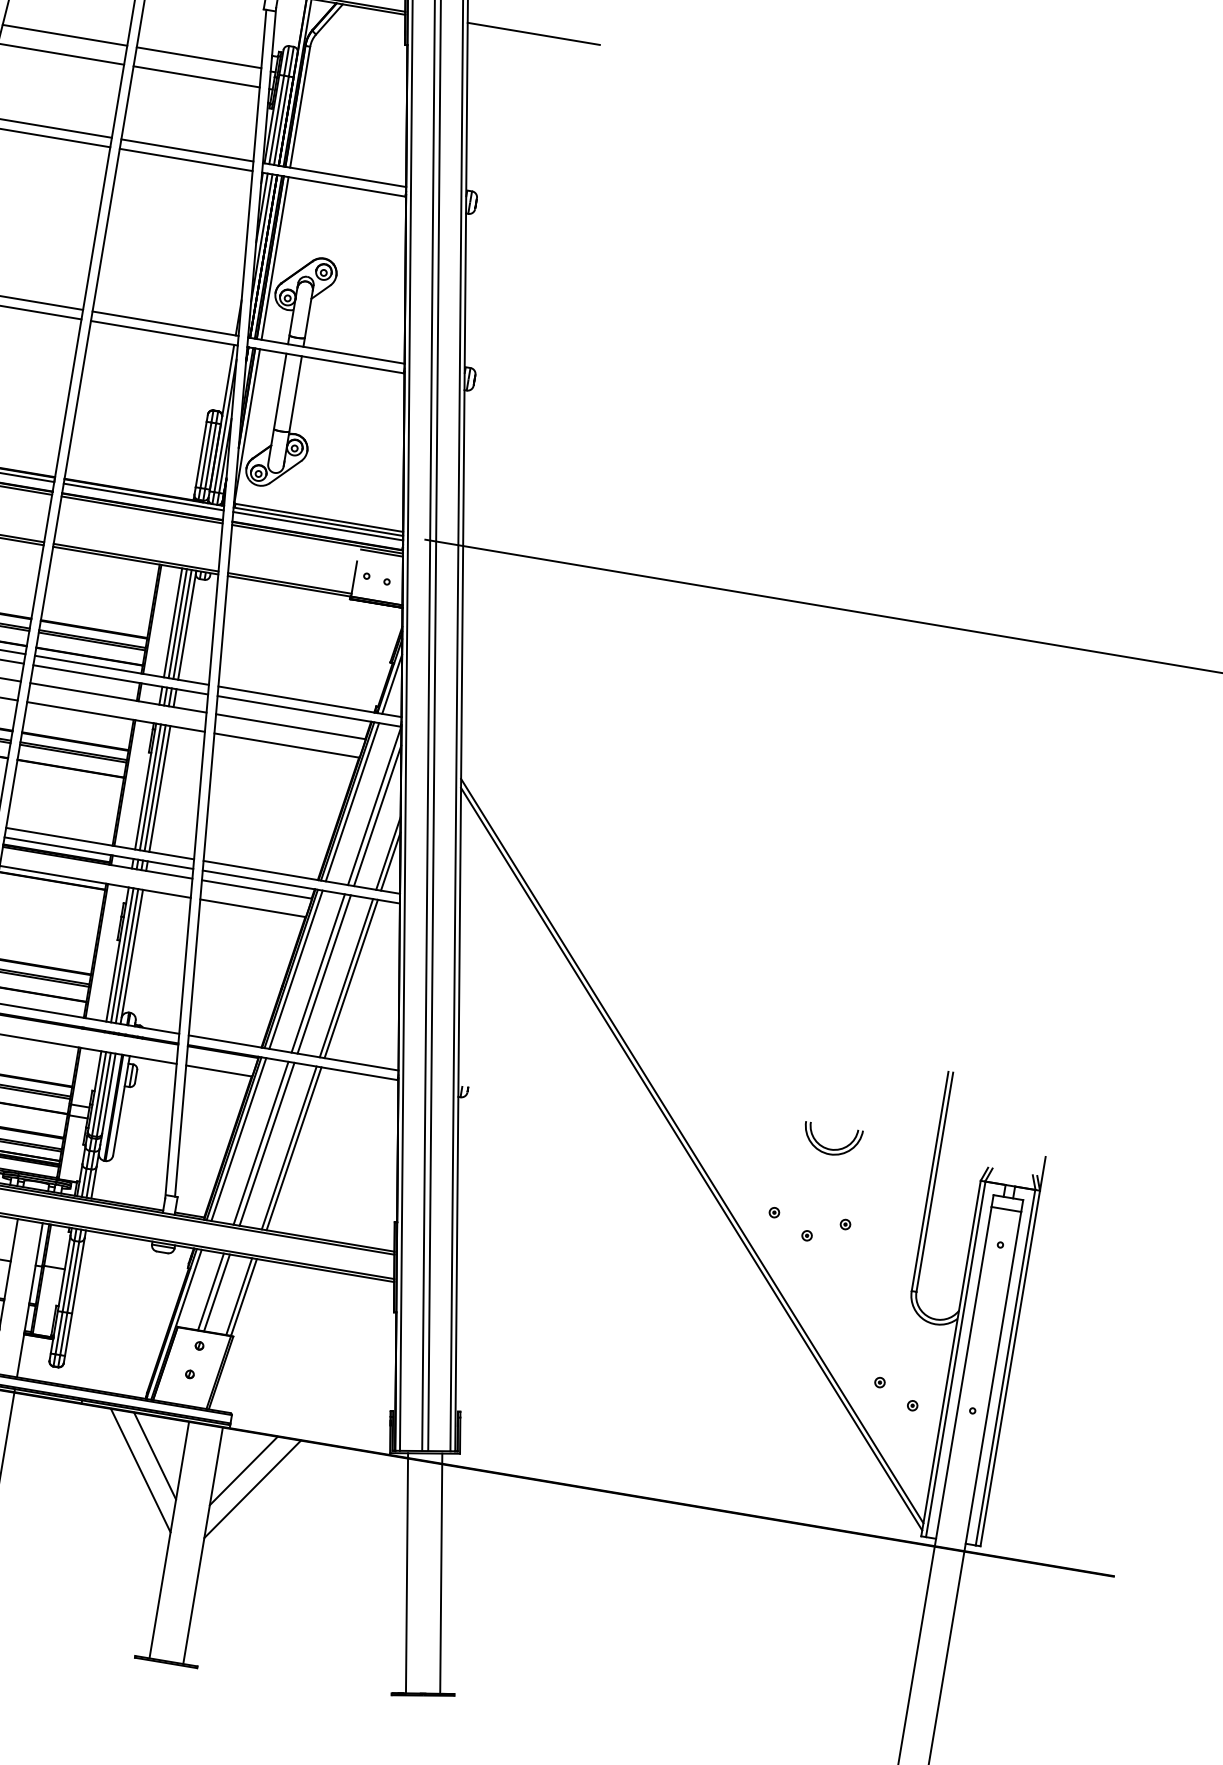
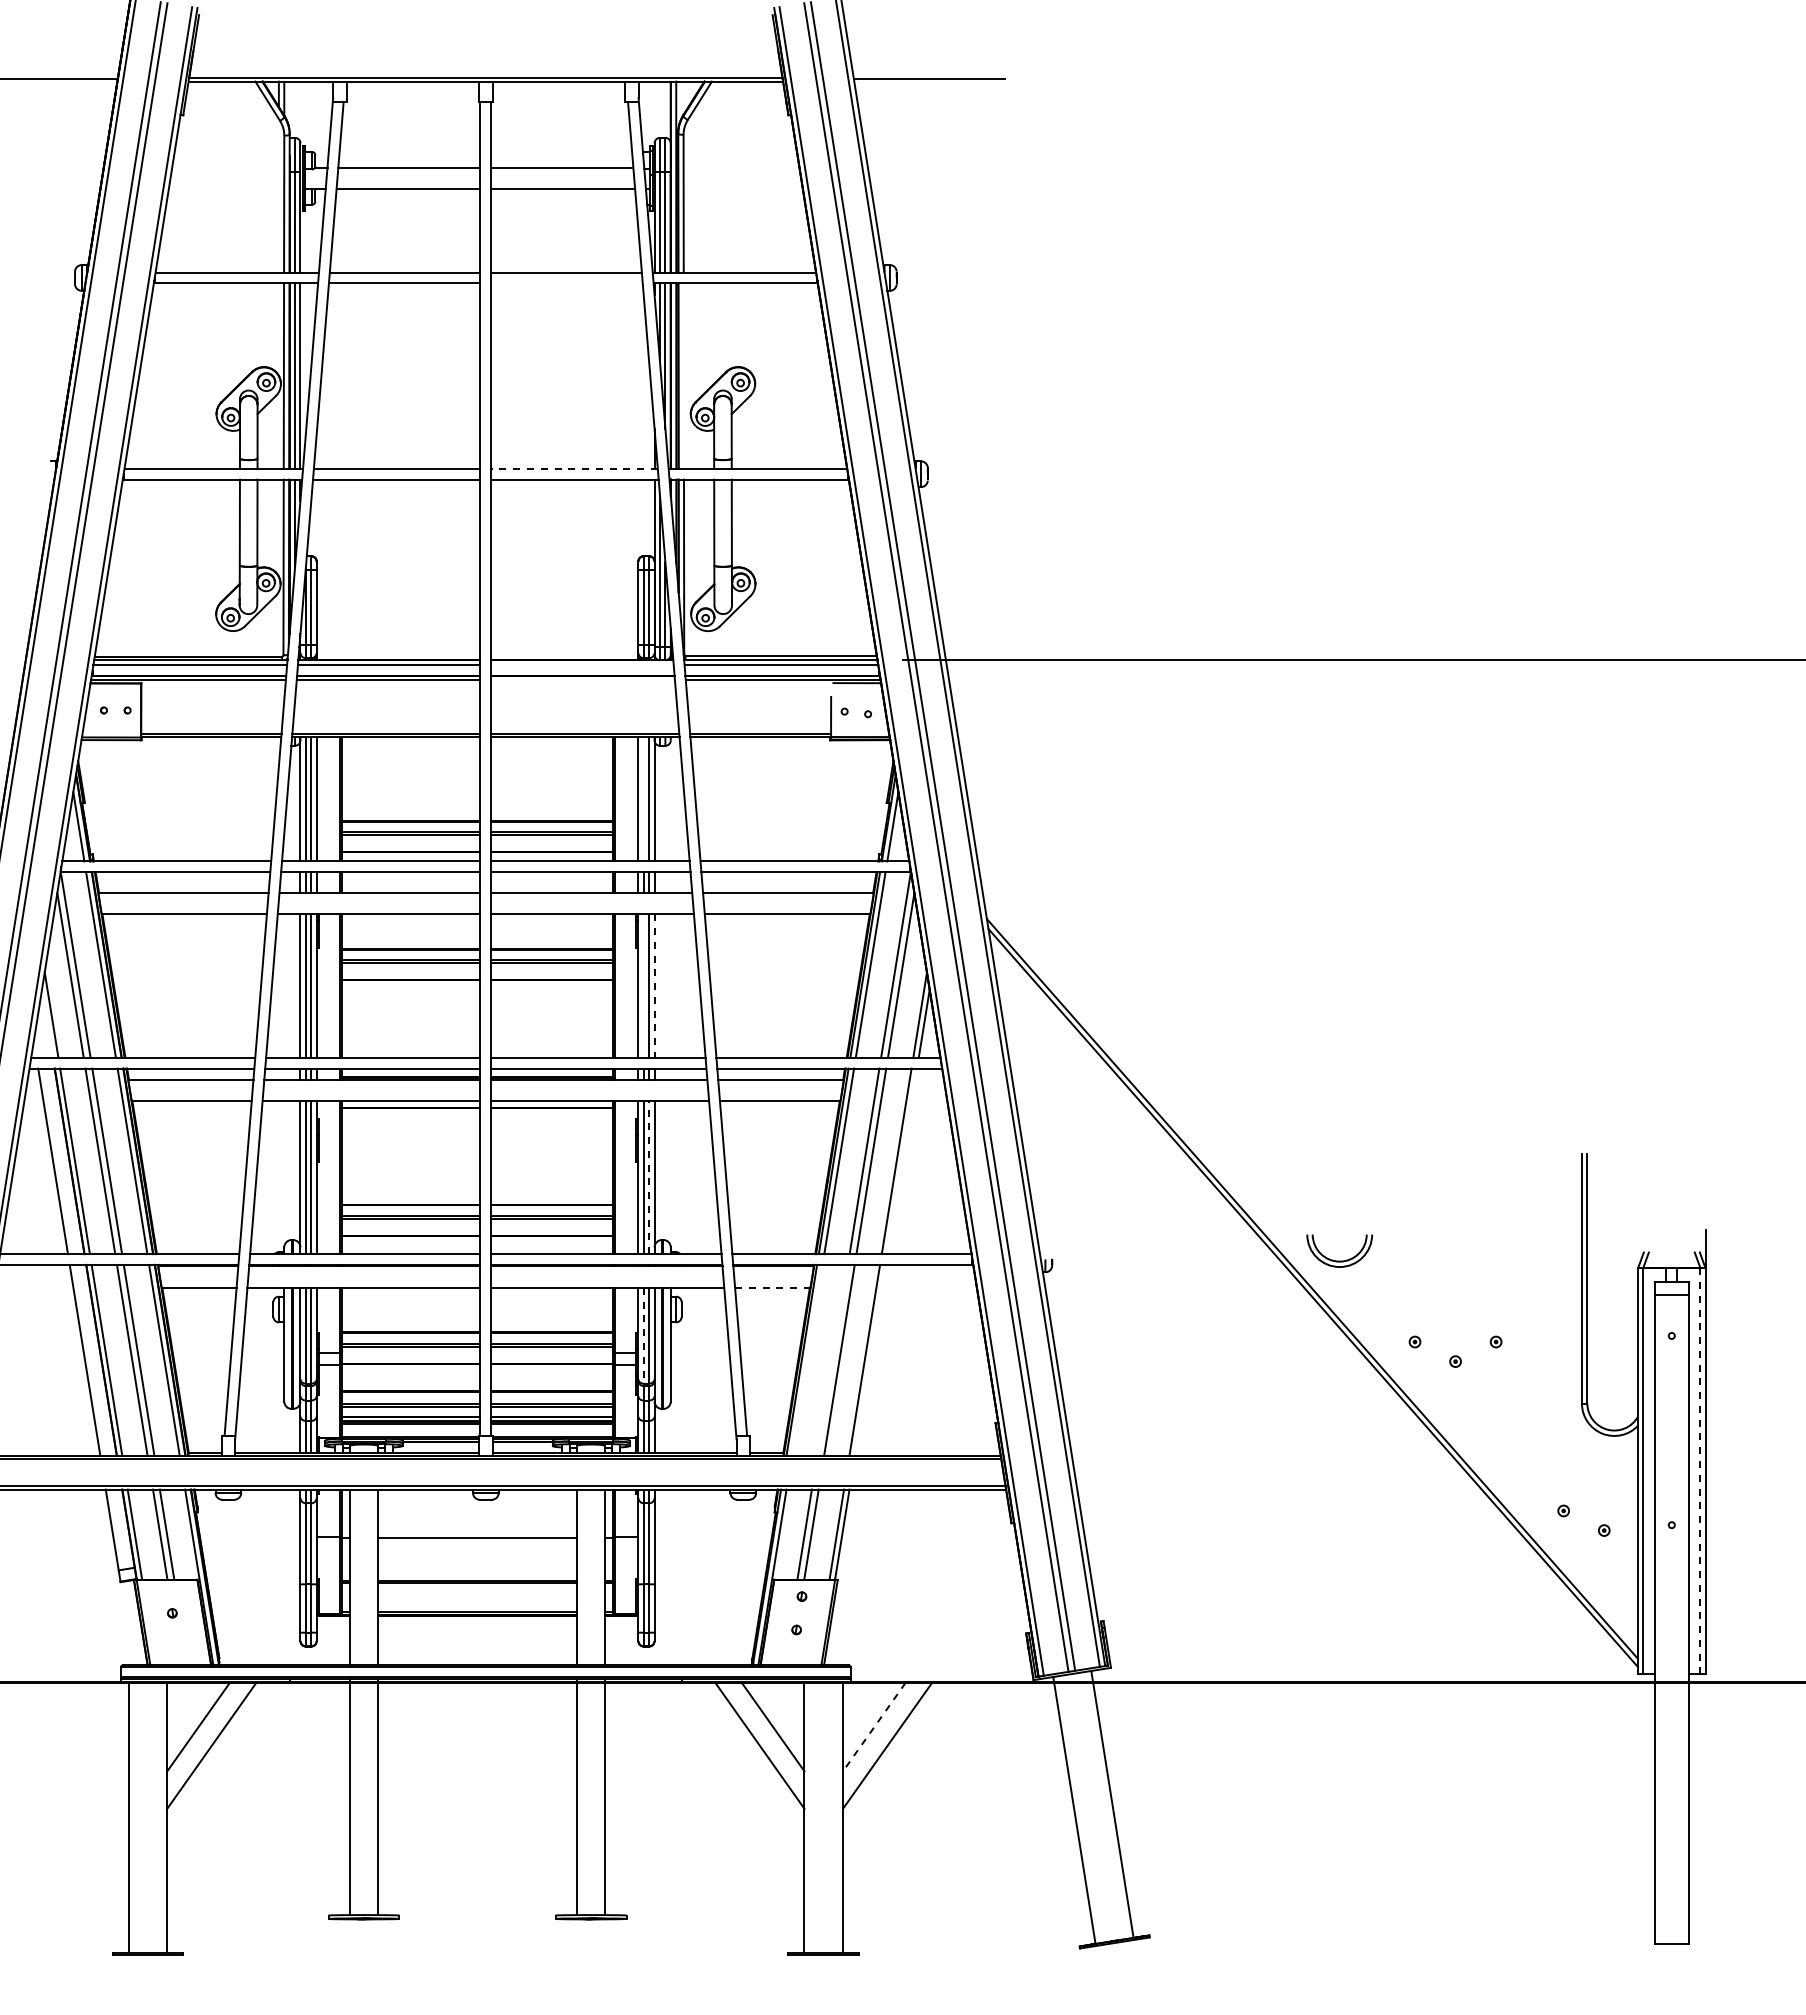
line: (185, 160) -> (566, 283), removed
line: (274, 257) -> (683, 375), removed
line: (165, 323) -> (574, 468), solid -> dashed
line: (143, 497) -> (582, 665), removed
line: (141, 509) -> (582, 679), removed
line: (177, 623) -> (643, 799), removed
line: (150, 786) -> (643, 985), removed
line: (159, 789) -> (654, 986), solid -> dashed
line: (127, 956) -> (649, 1177), solid -> dashed
line: (351, 979) -> (902, 1161), removed
line: (219, 1070) -> (772, 1287), solid -> dashed
line: (98, 1093) -> (643, 1335), solid -> dashed
line: (238, 1138) -> (806, 1359), removed
line: (261, 1142) -> (832, 1359), removed
line: (293, 1147) -> (869, 1359), removed
part: (830, 1148) -> (1339, 1260), moved
line: (1005, 1368) -> (1700, 1471), solid -> dashed
line: (243, 1471) -> (874, 1727), solid -> dashed

